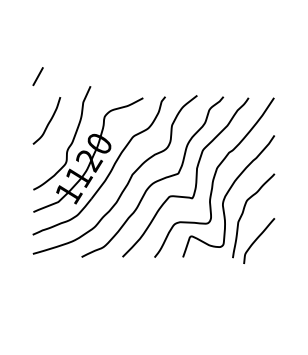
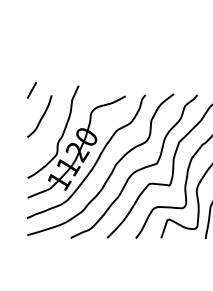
line: (37, 76) -> (31, 90), moved

